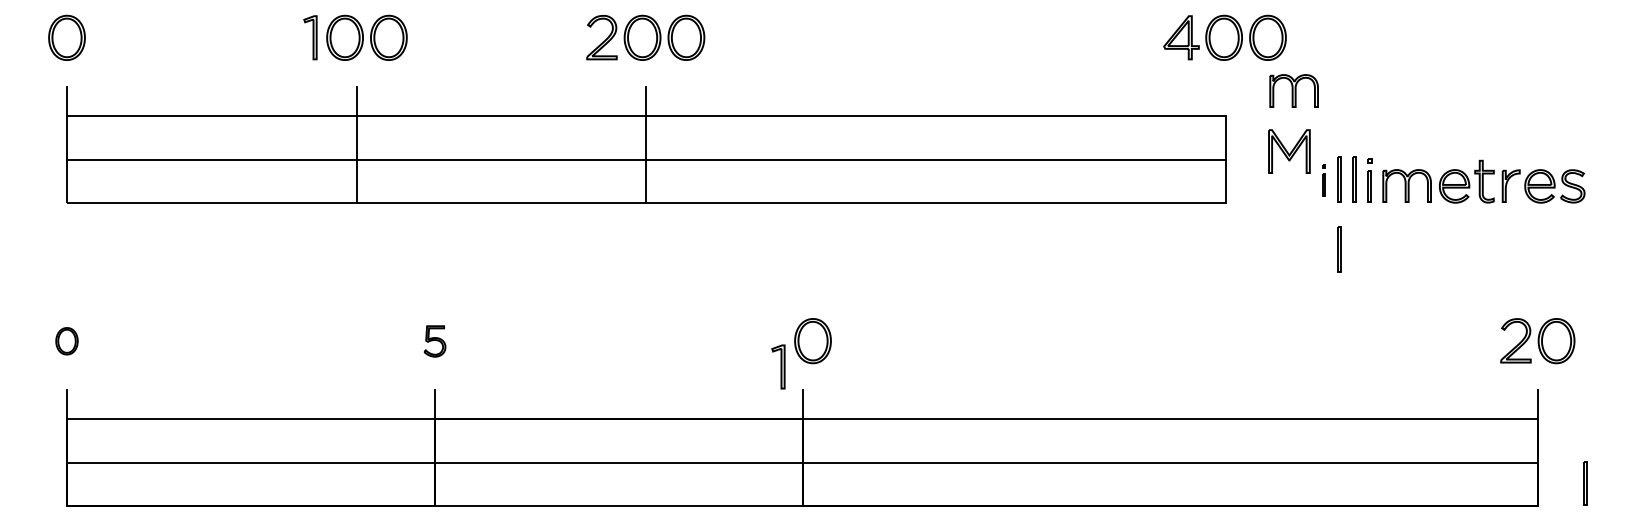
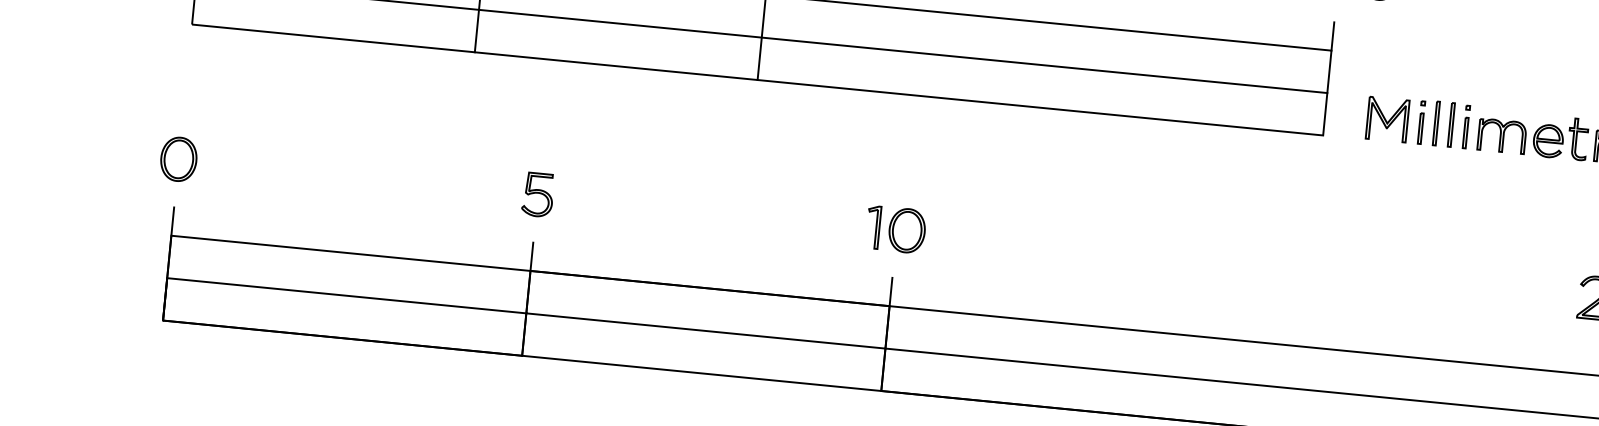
part: (1293, 90) -> (1400, 32), removed
line: (1225, 101) -> (1332, 36), added
part: (1289, 151) -> (1387, 119), moved
part: (1323, 180) -> (1420, 122), size x1.43
line: (1338, 249) -> (1429, 191), removed
part: (66, 341) -> (178, 159), size x1.67
part: (434, 341) -> (537, 194), size x1.43
part: (778, 366) -> (873, 226), moved

